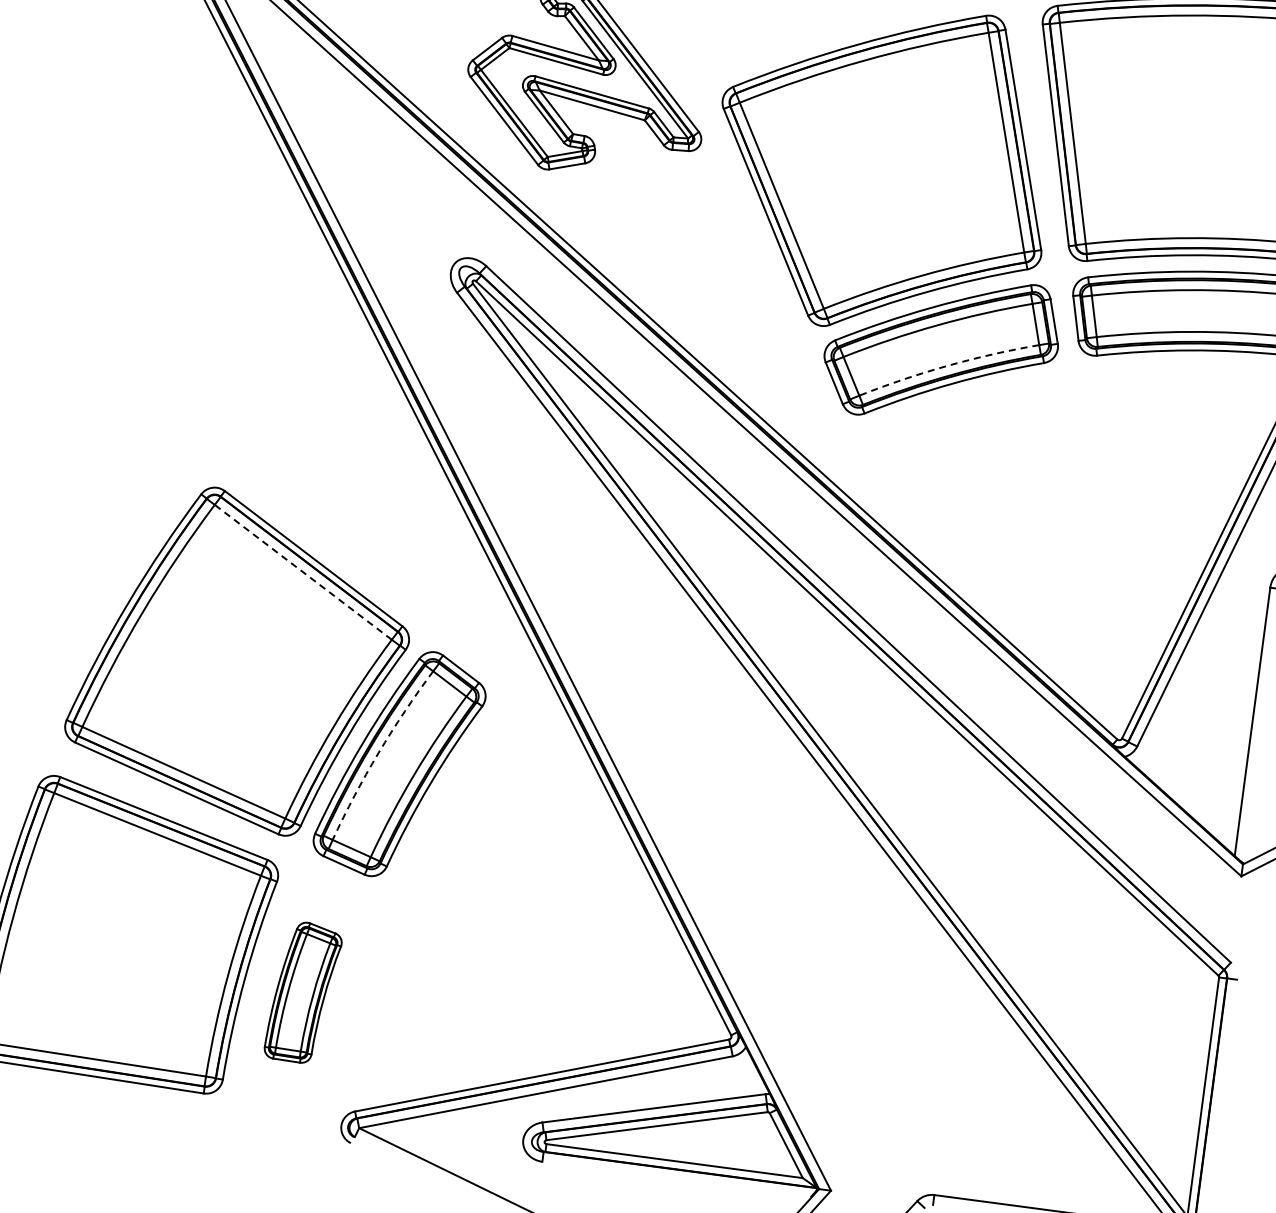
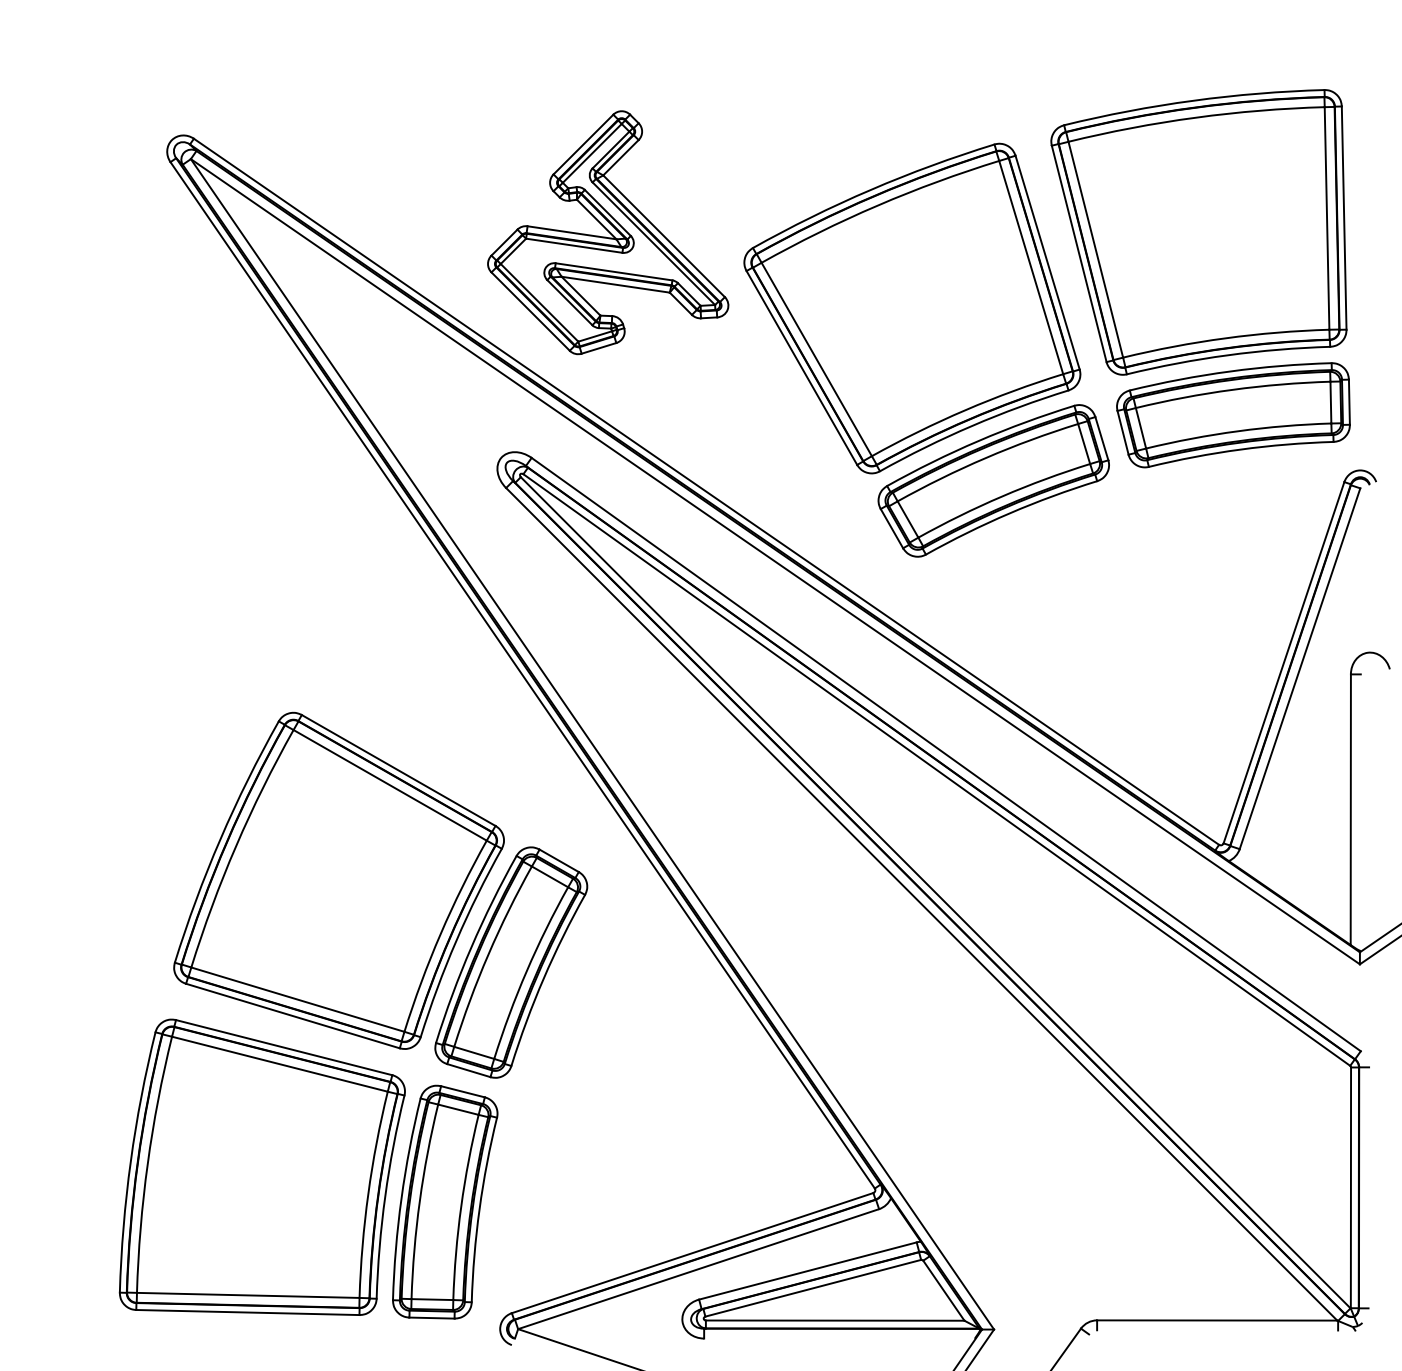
arc: (948, 365) -> (1002, 496), dashed -> solid
line: (302, 572) -> (389, 785), dashed -> solid
arc: (378, 752) -> (488, 954), dashed -> solid
part: (303, 992) -> (445, 1201), size x1.67

